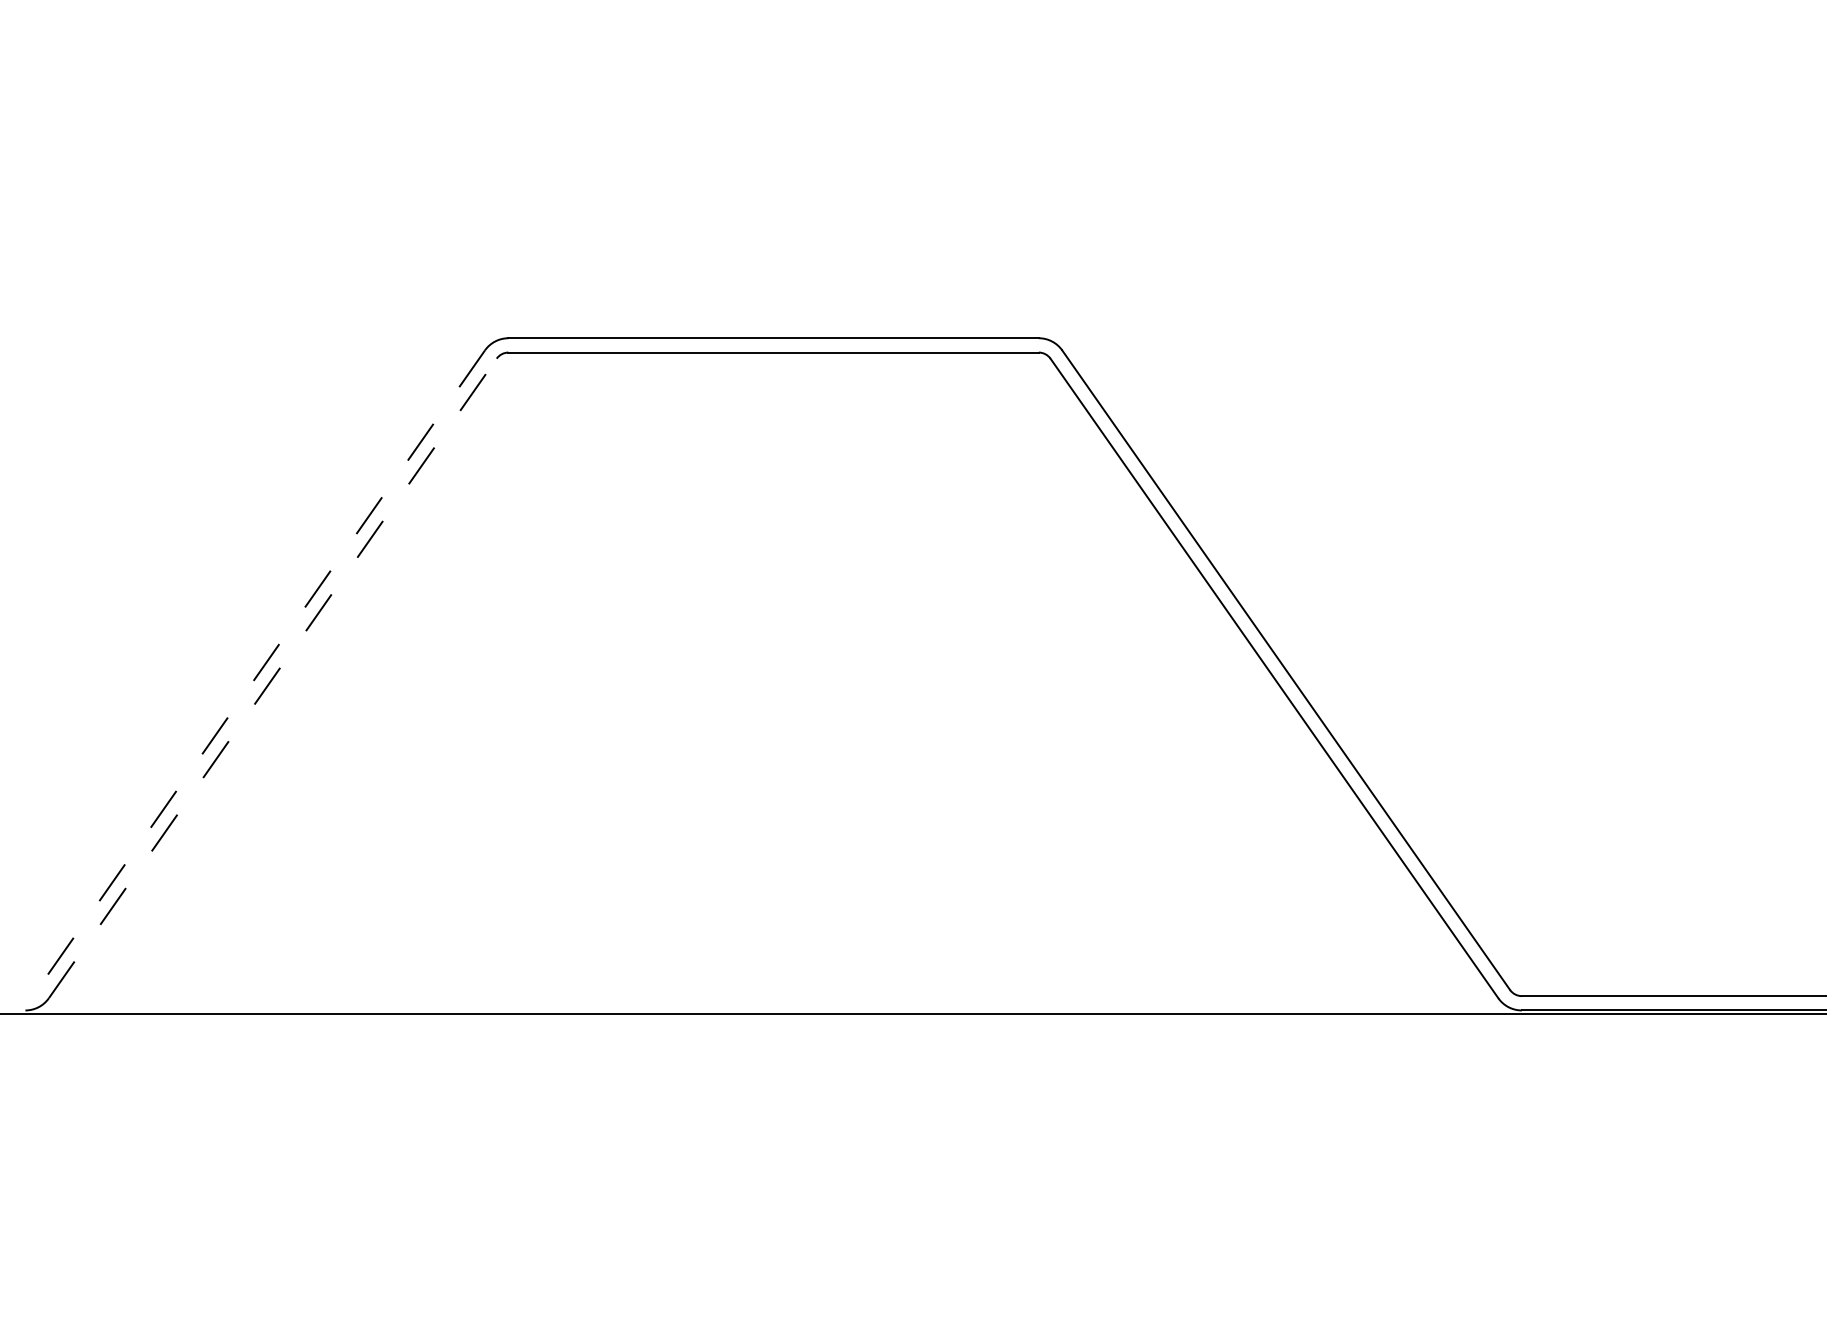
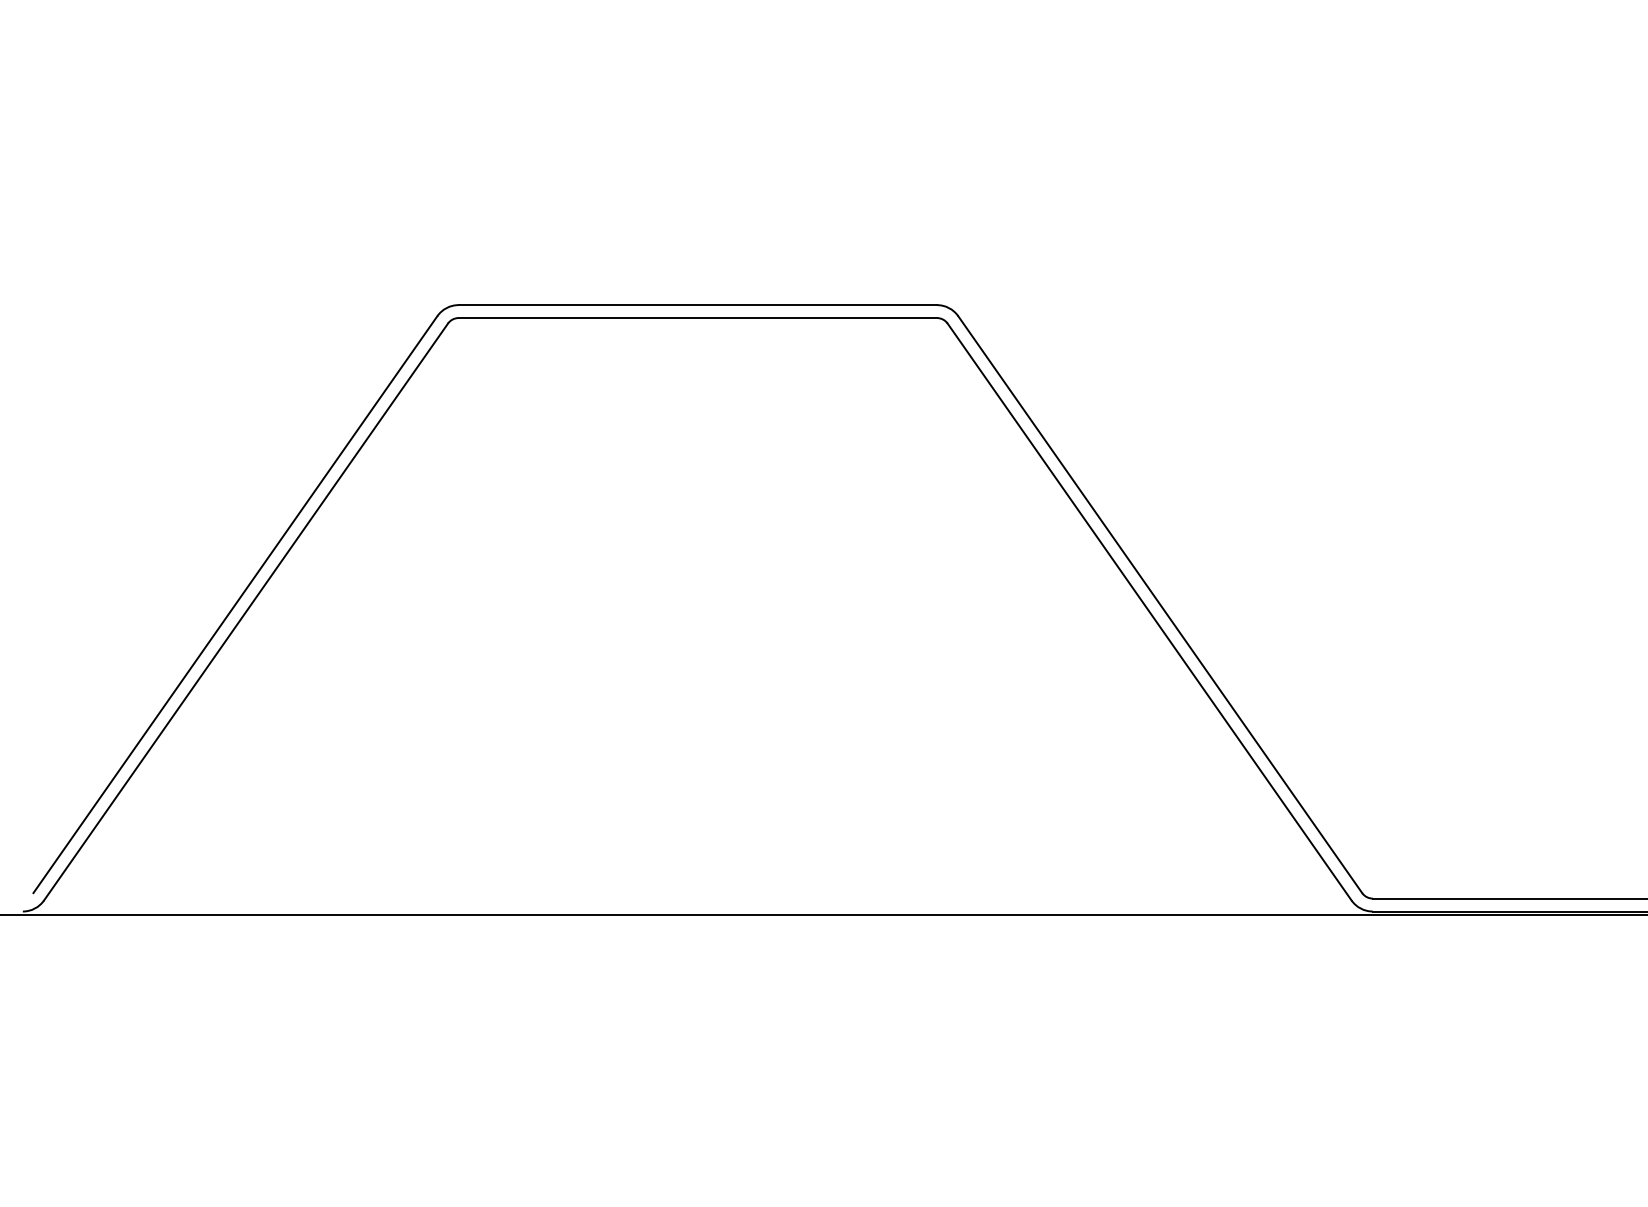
line: (261, 671) -> (235, 605), dashed -> solid
line: (273, 677) -> (246, 611), dashed -> solid

